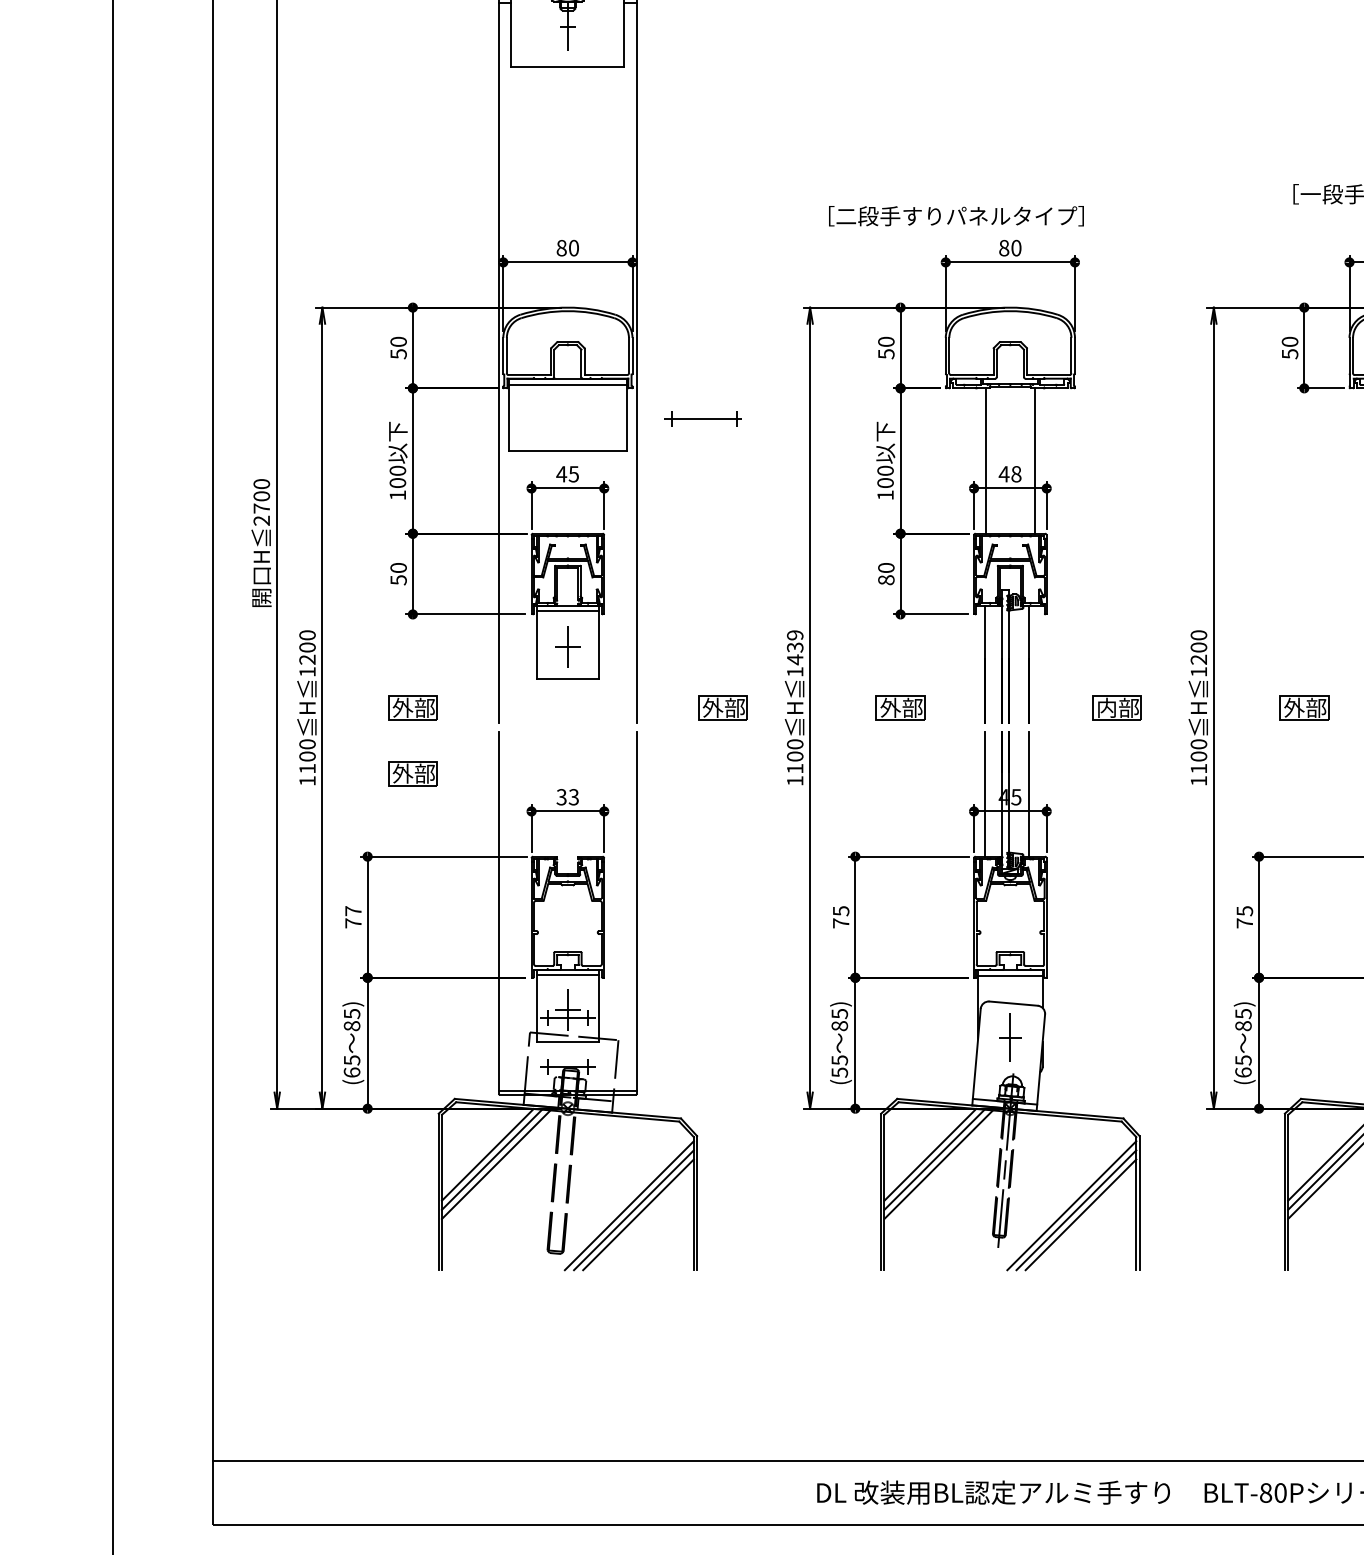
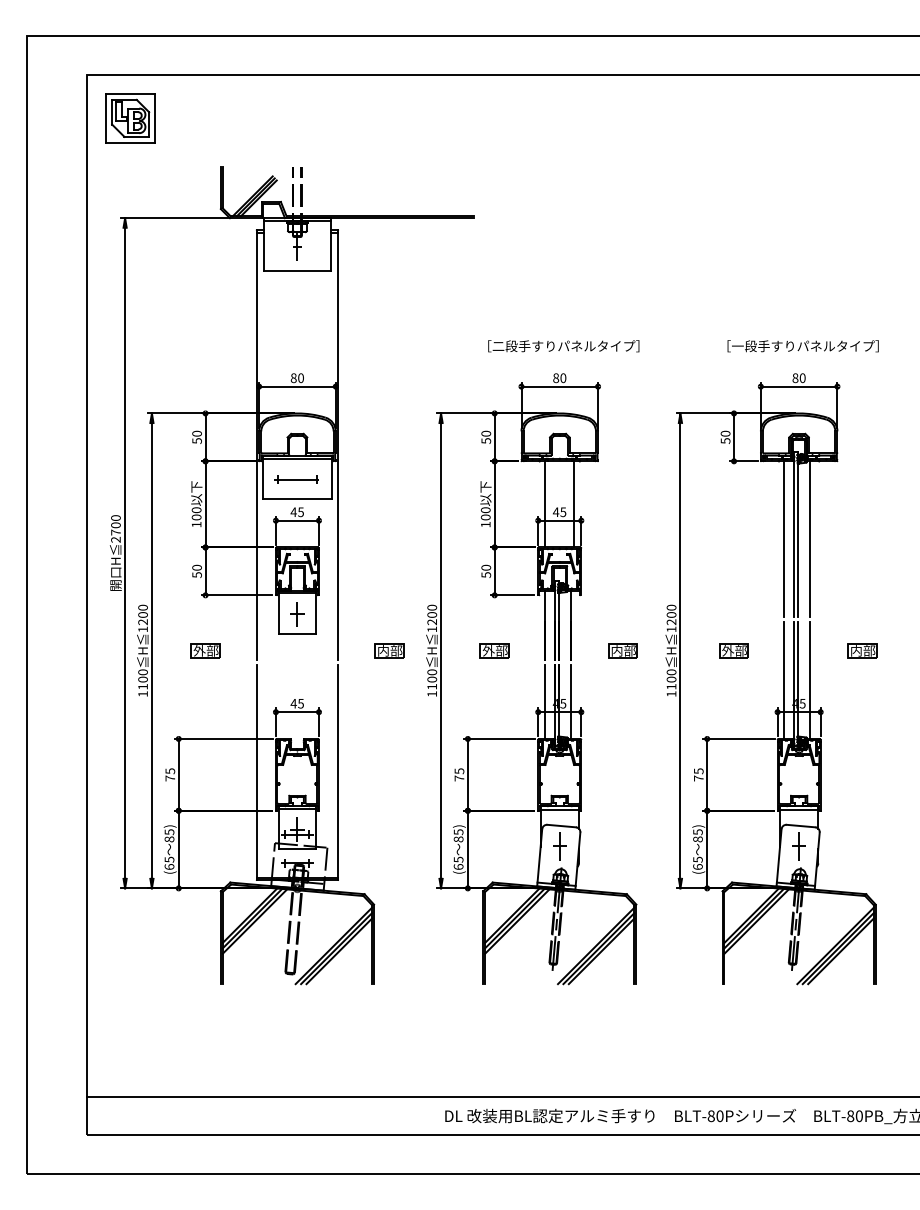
text: (955, 216) -> (563, 346), moved
part: (702, 419) -> (296, 479), moved
text: (1016, 473) -> (563, 511), 48 -> 45
text: (885, 579) -> (485, 574), 80 -> 50
text: (795, 646) -> (432, 614), 1439 -> 1200
text: (713, 707) -> (383, 650), 外部 -> 内部
part: (412, 773) -> (205, 689), removed
text: (566, 796) -> (296, 703), 33 -> 45
text: (353, 911) -> (170, 771), 77 -> 75
text: (839, 1071) -> (458, 866), (55 -> (65

